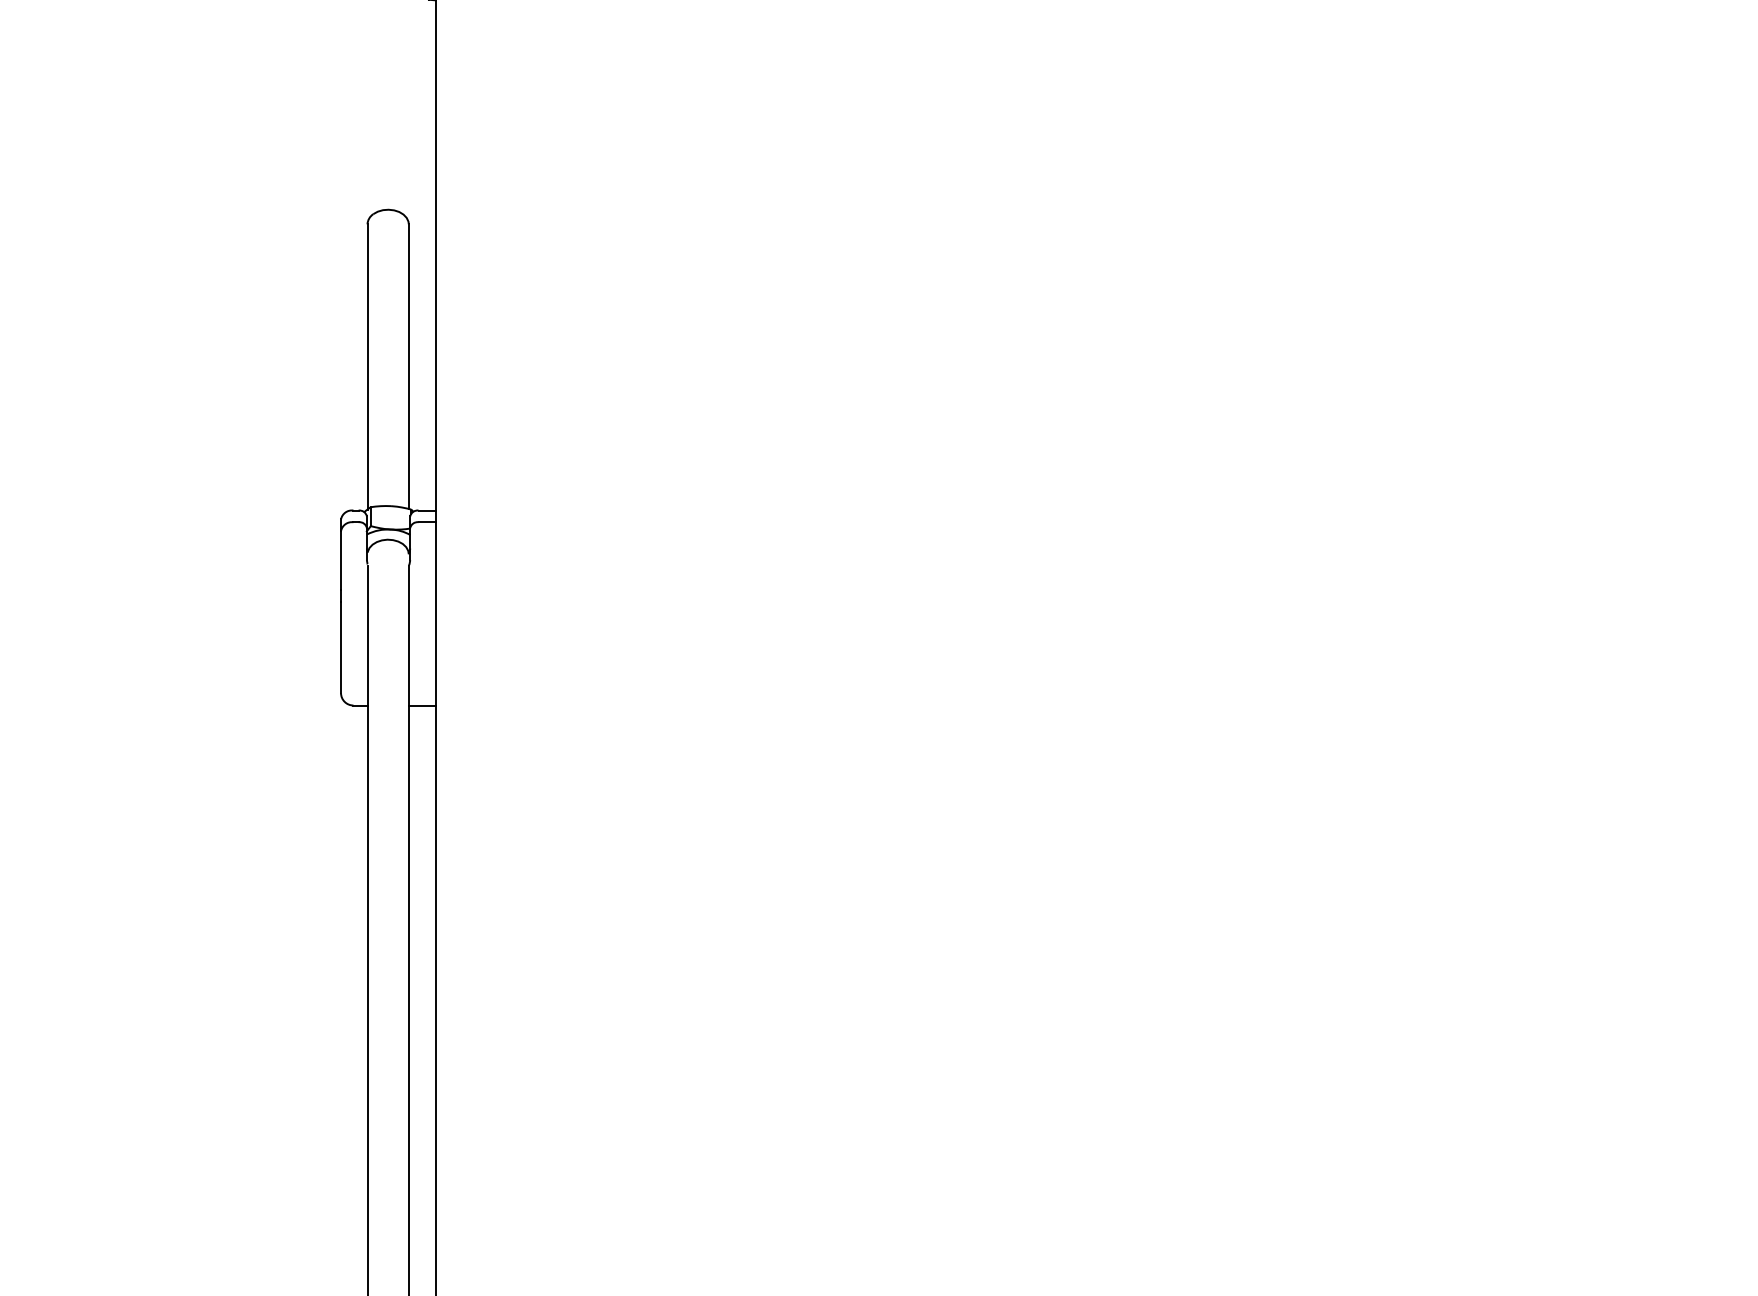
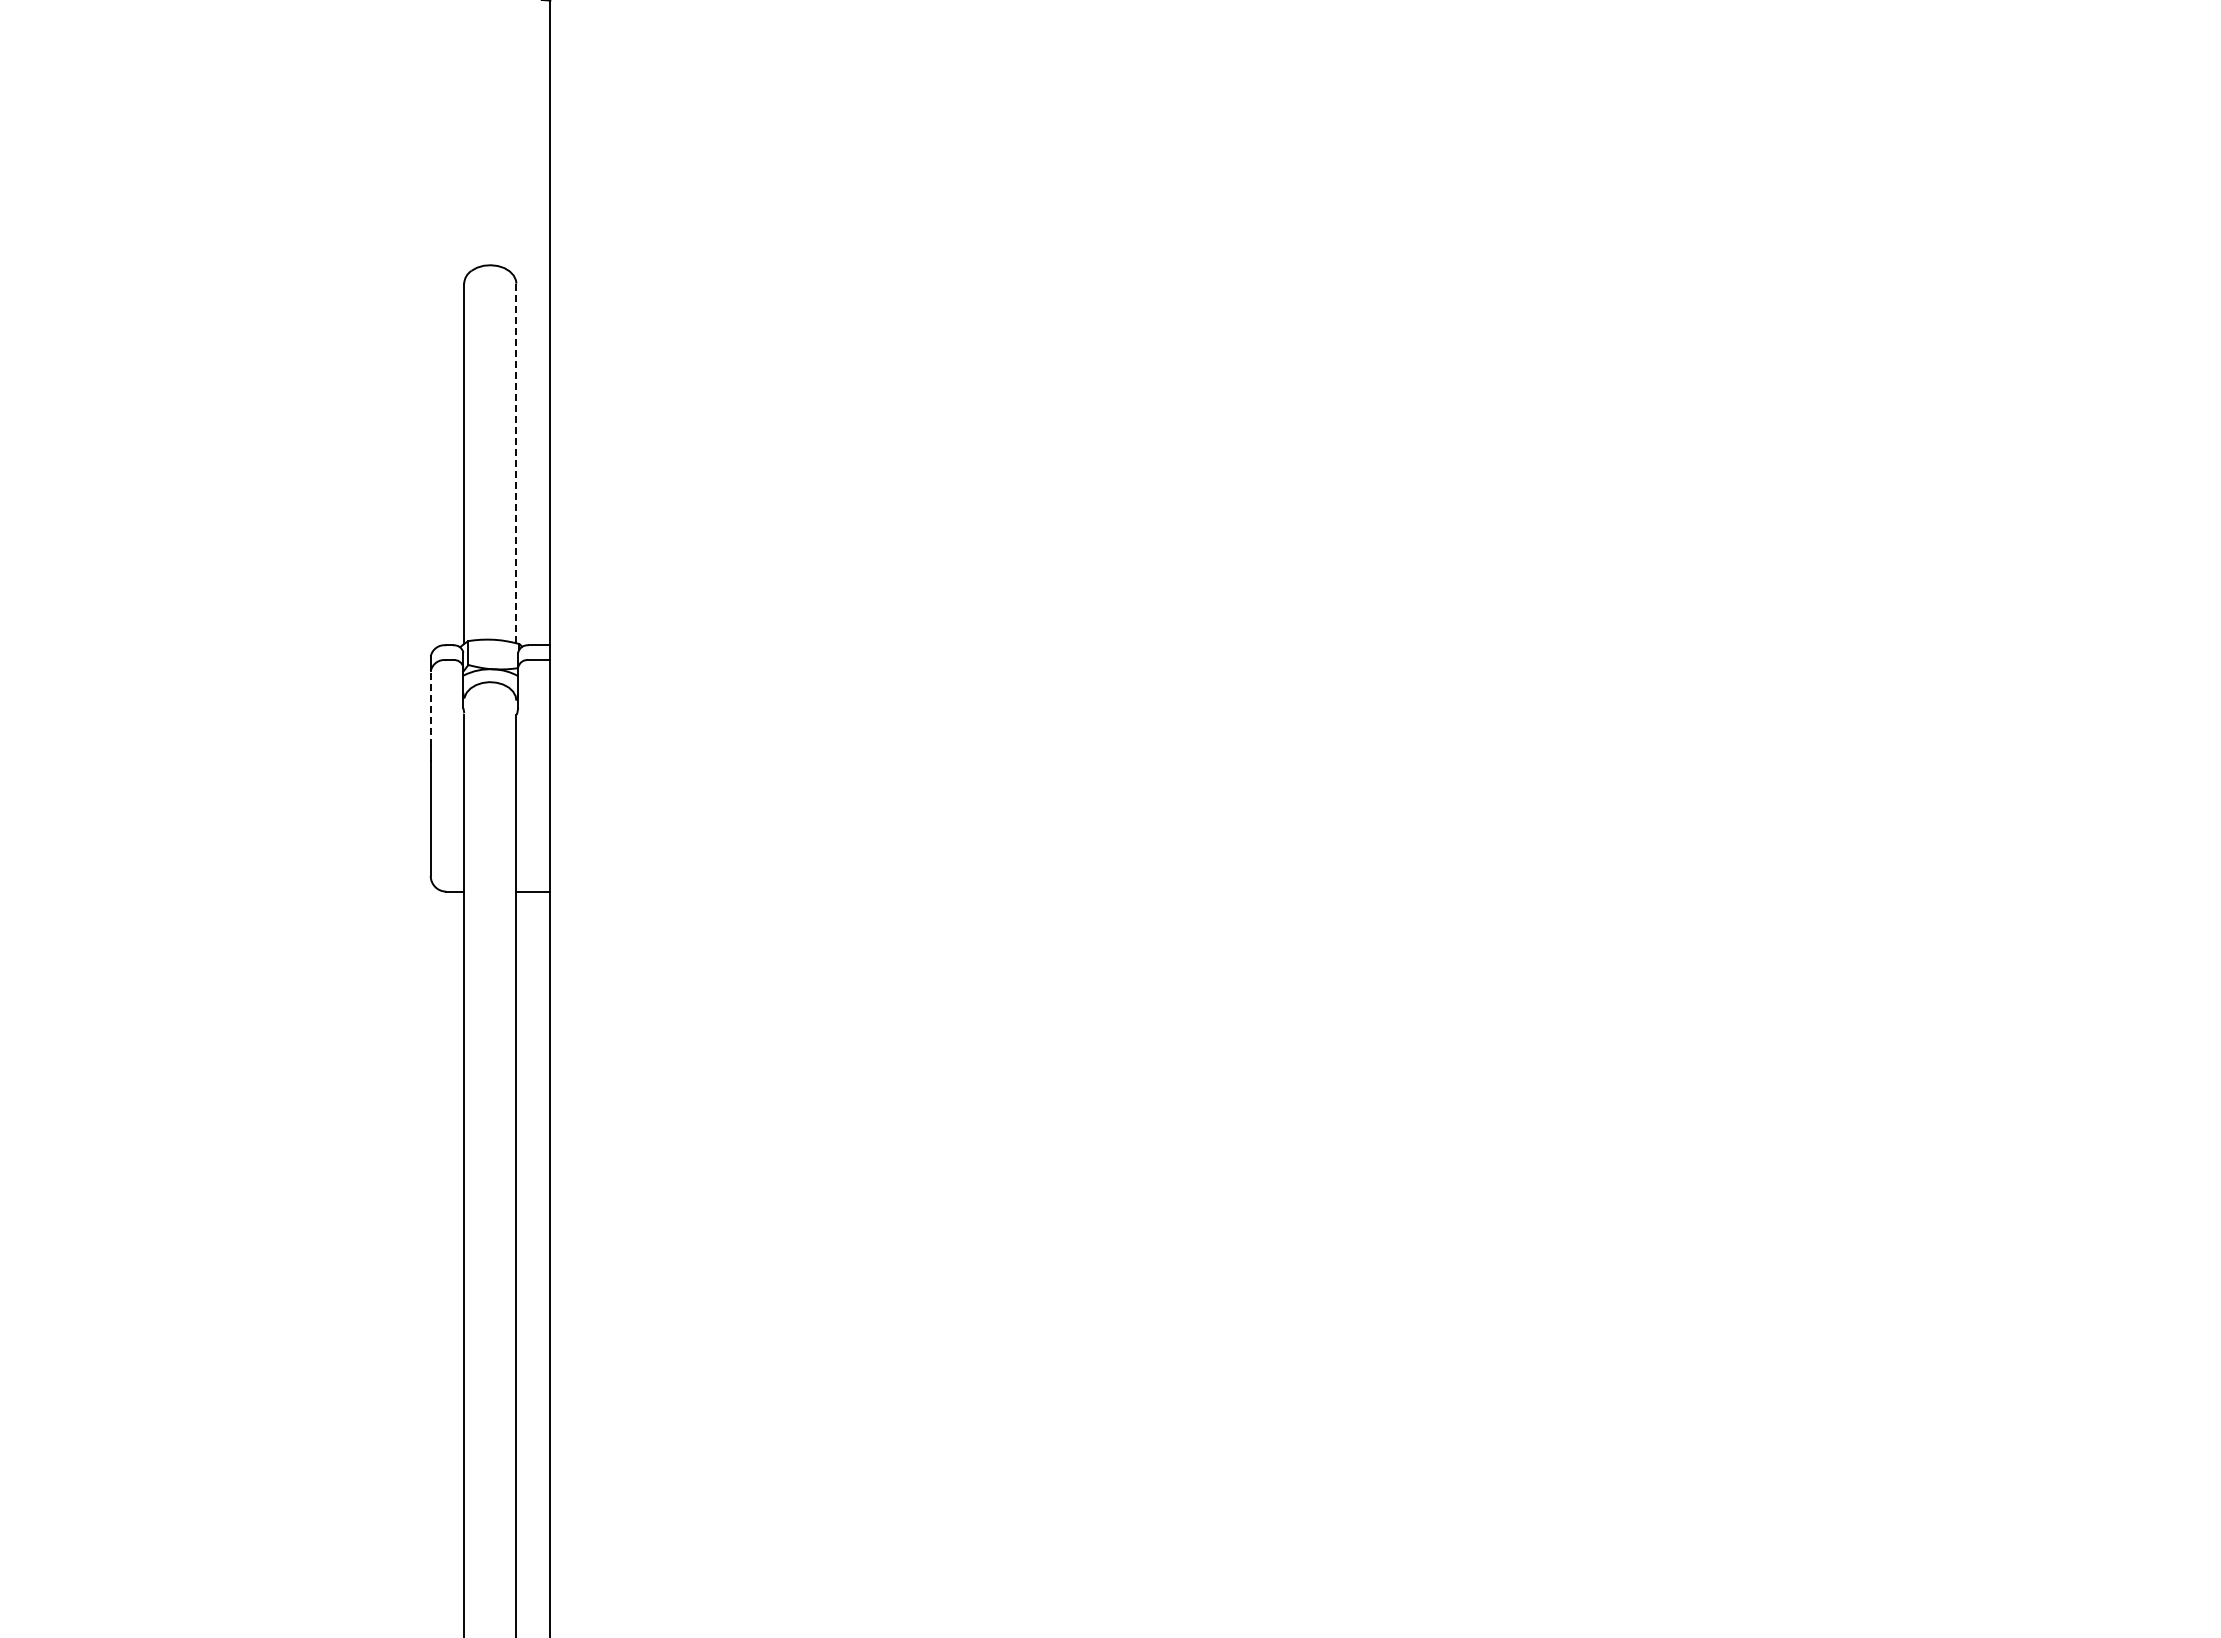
line: (408, 366) -> (516, 463), solid -> dashed
line: (340, 560) -> (430, 708), solid -> dashed

